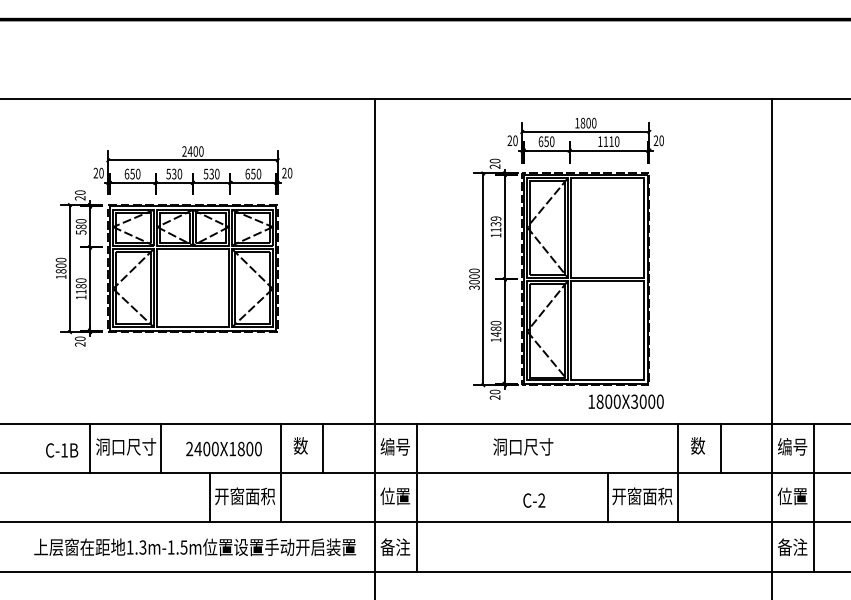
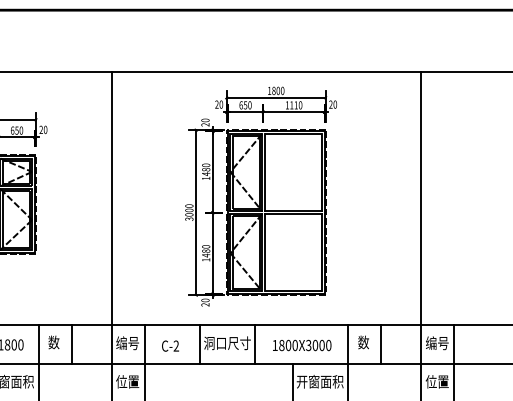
text: (495, 224) -> (205, 169), 1139 -> 1480
text: (625, 401) -> (301, 345), moved
line: (487, 447) -> (199, 343), added
line: (558, 447) -> (254, 343), added
text: (534, 500) -> (170, 346), moved

